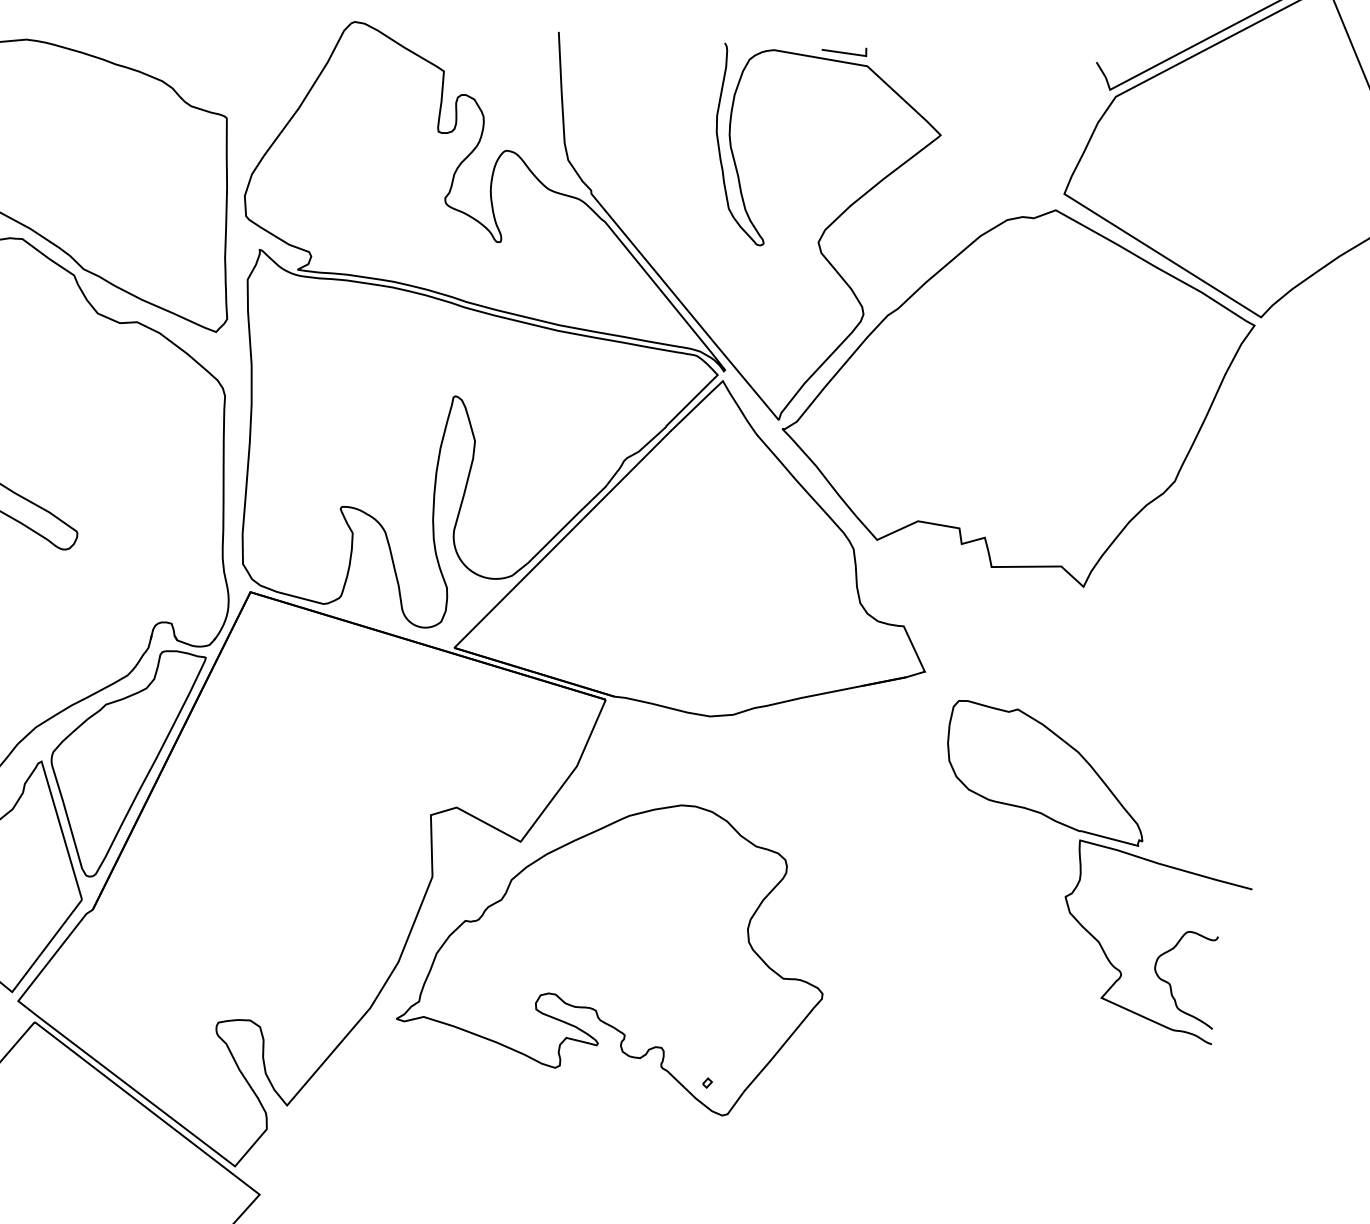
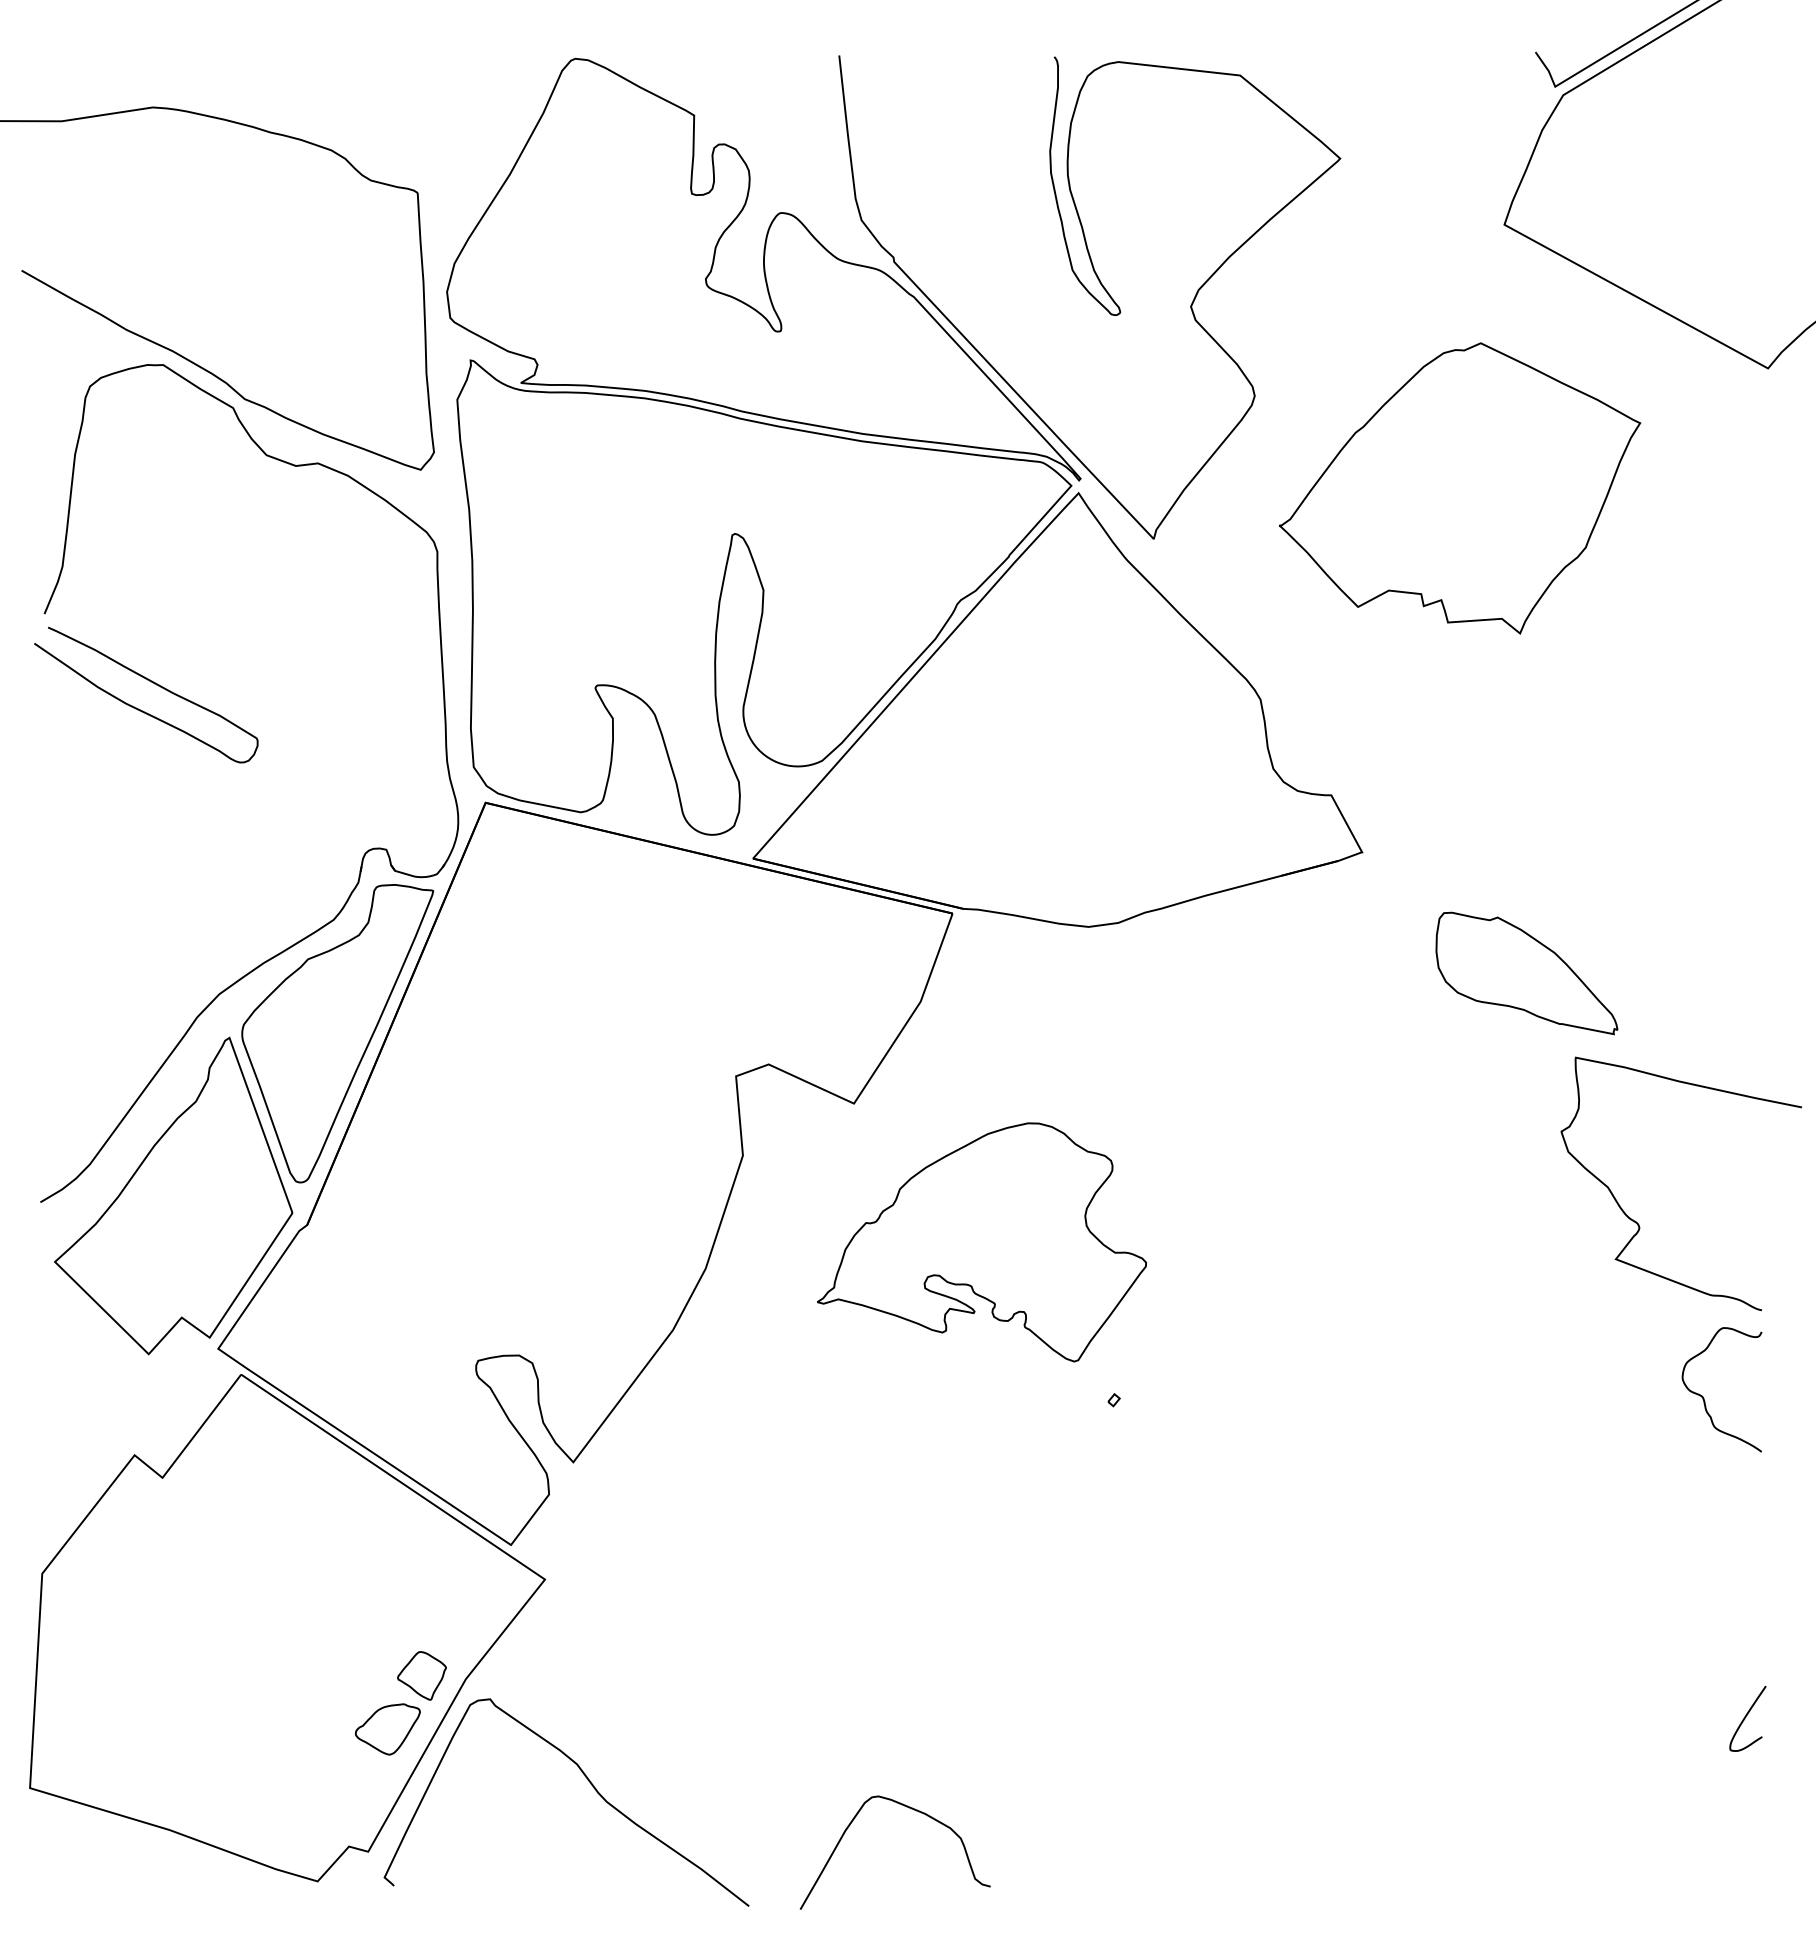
line: (843, 52) -> (1208, 59), removed
part: (1017, 395) -> (1459, 488), size x0.6
part: (1046, 773) -> (1526, 973), size x0.7
part: (612, 955) -> (981, 1242), size x0.6
curve: (1171, 985) -> (1704, 1398), moved

